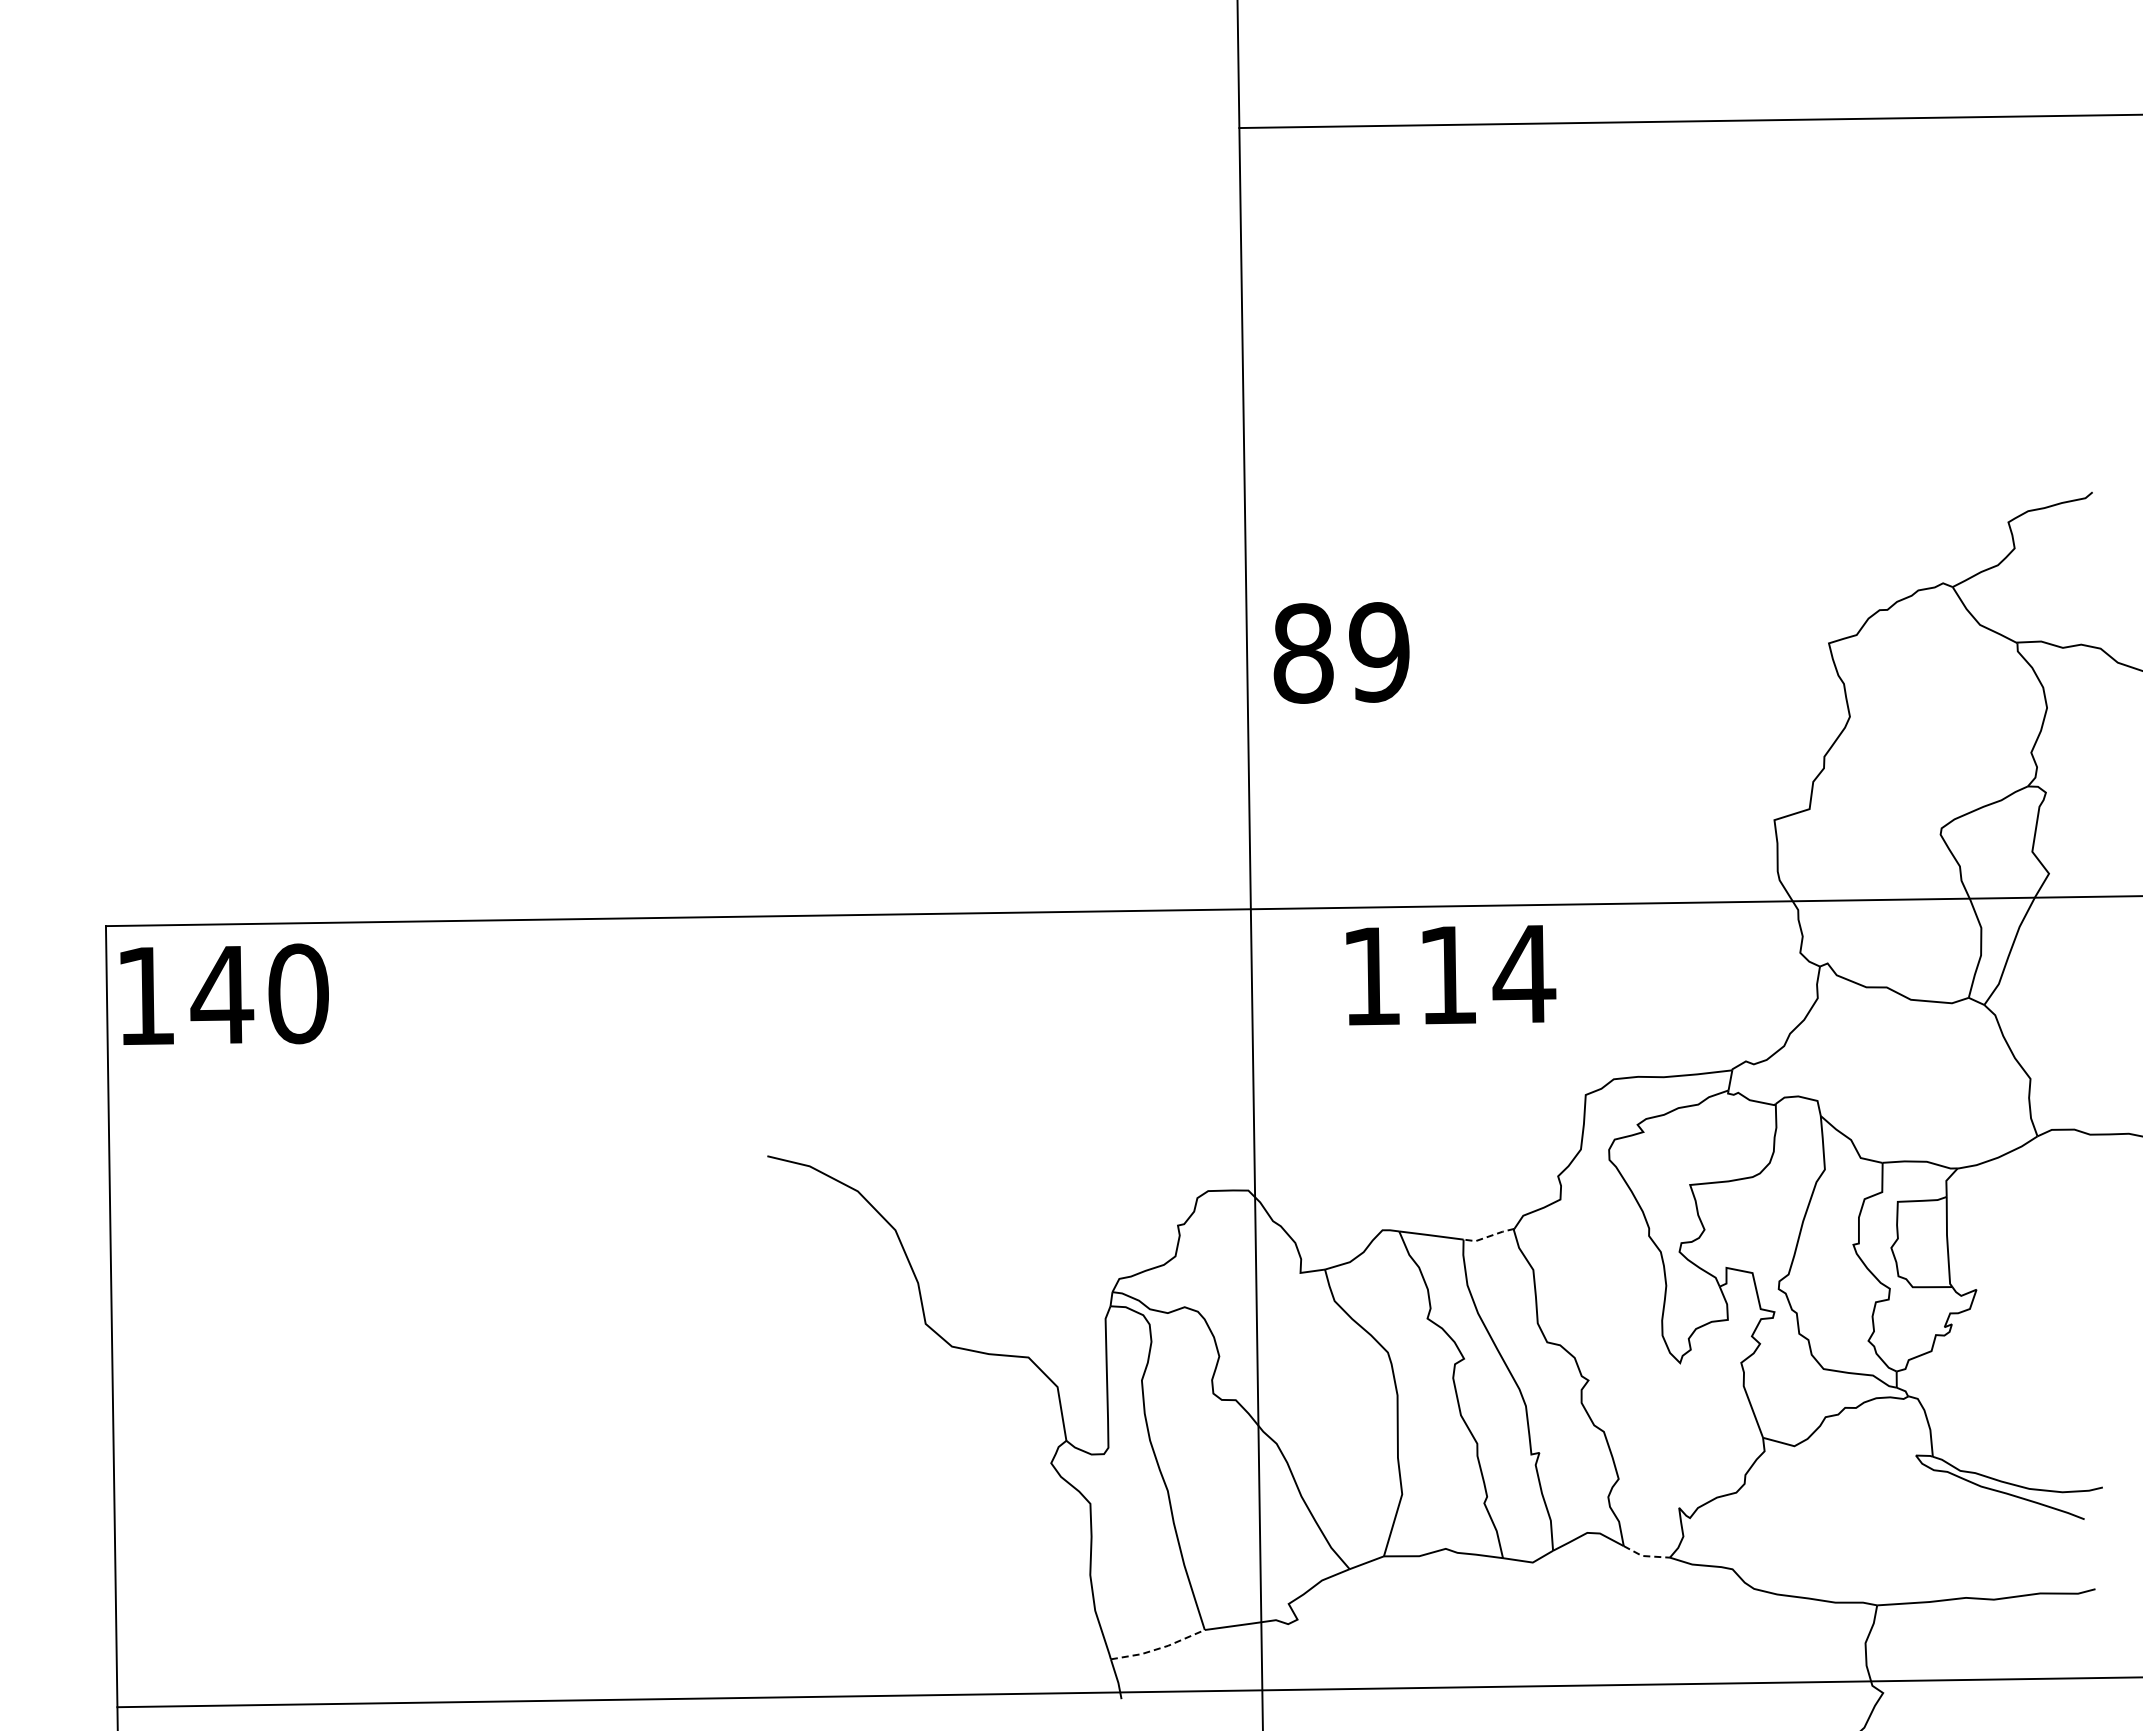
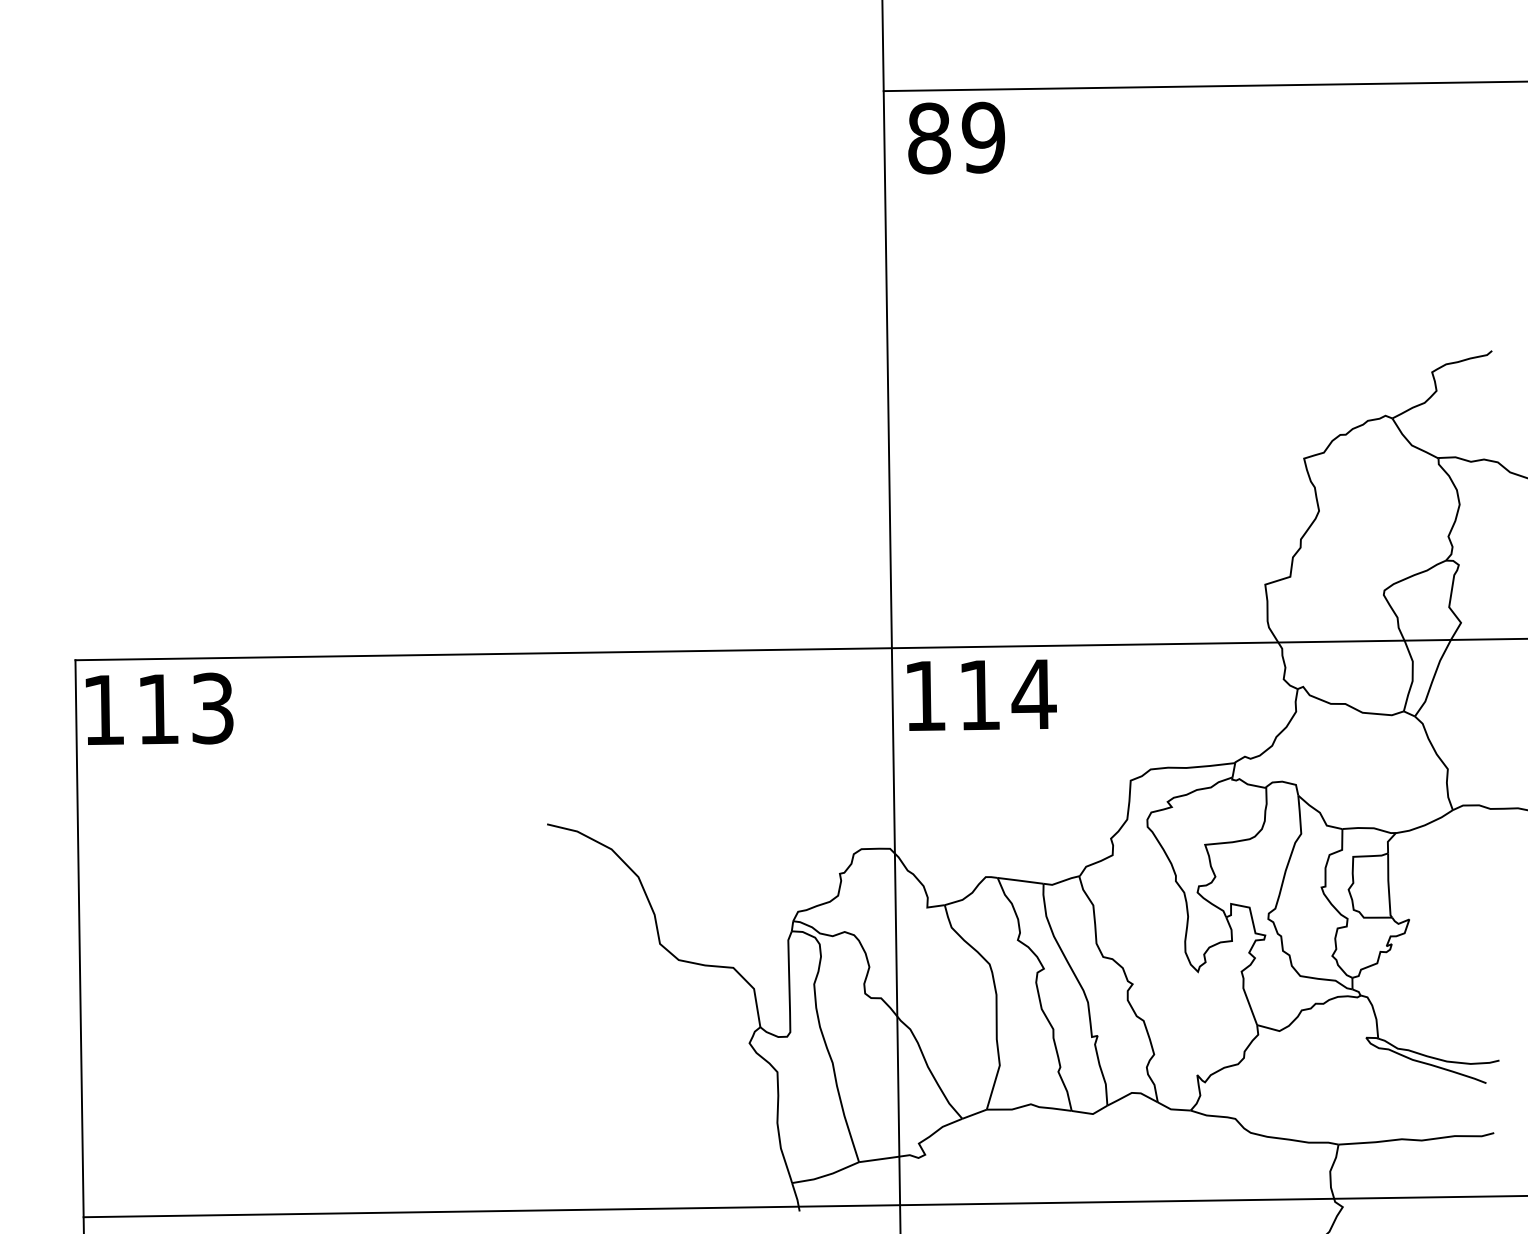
text: (1341, 652) -> (956, 137), moved
text: (1451, 975) -> (982, 695), moved
text: (259, 993) -> (184, 708), 140 -> 113
line: (1488, 1236) -> (1061, 881), dashed -> solid
line: (1645, 1556) -> (1173, 1109), dashed -> solid
line: (1158, 1648) -> (826, 1175), dashed -> solid

